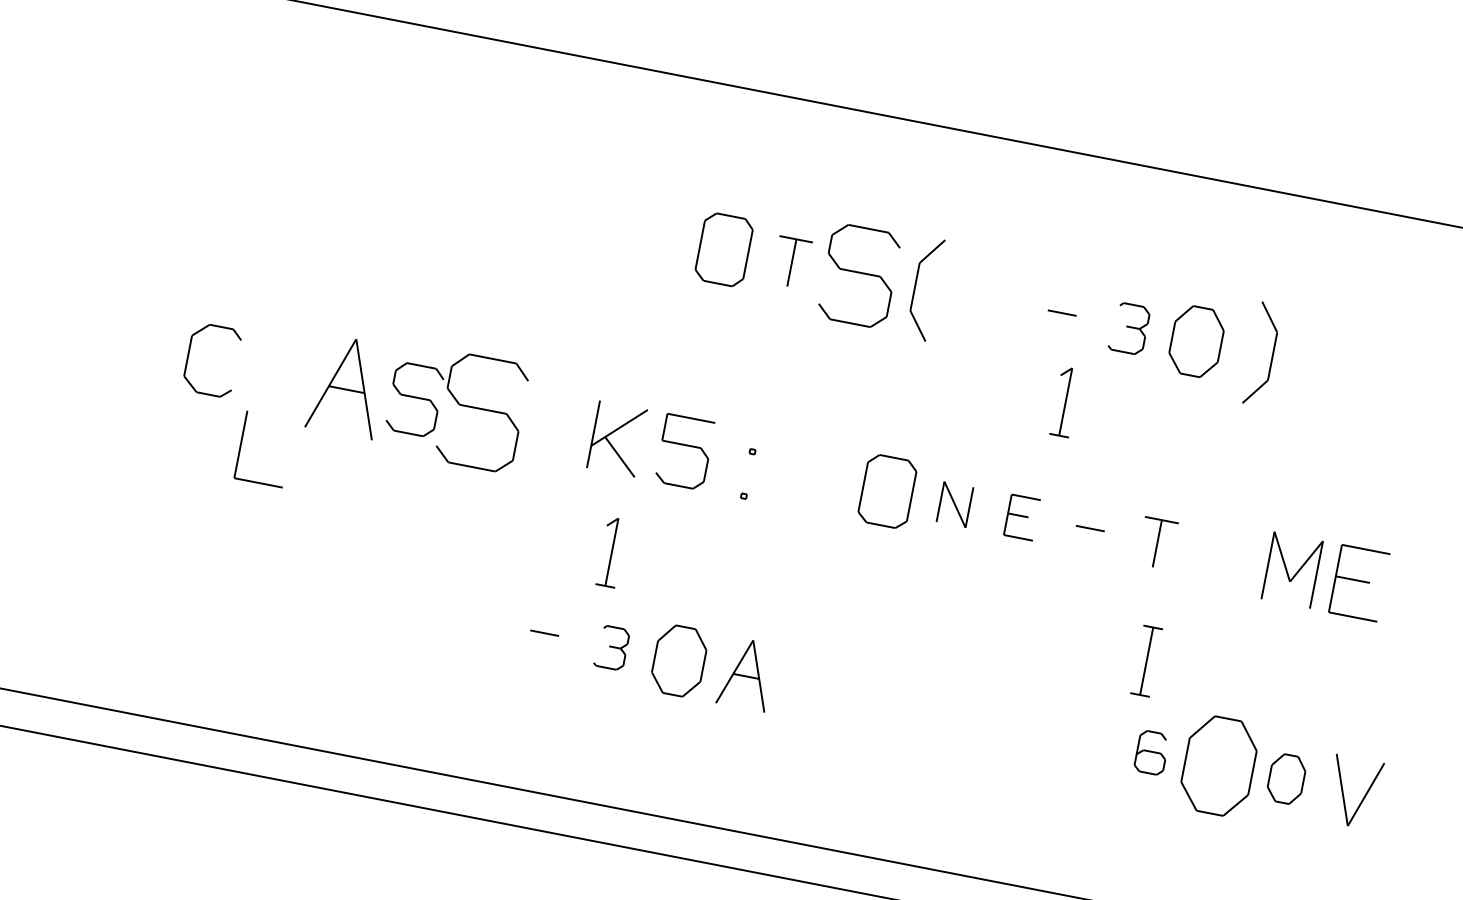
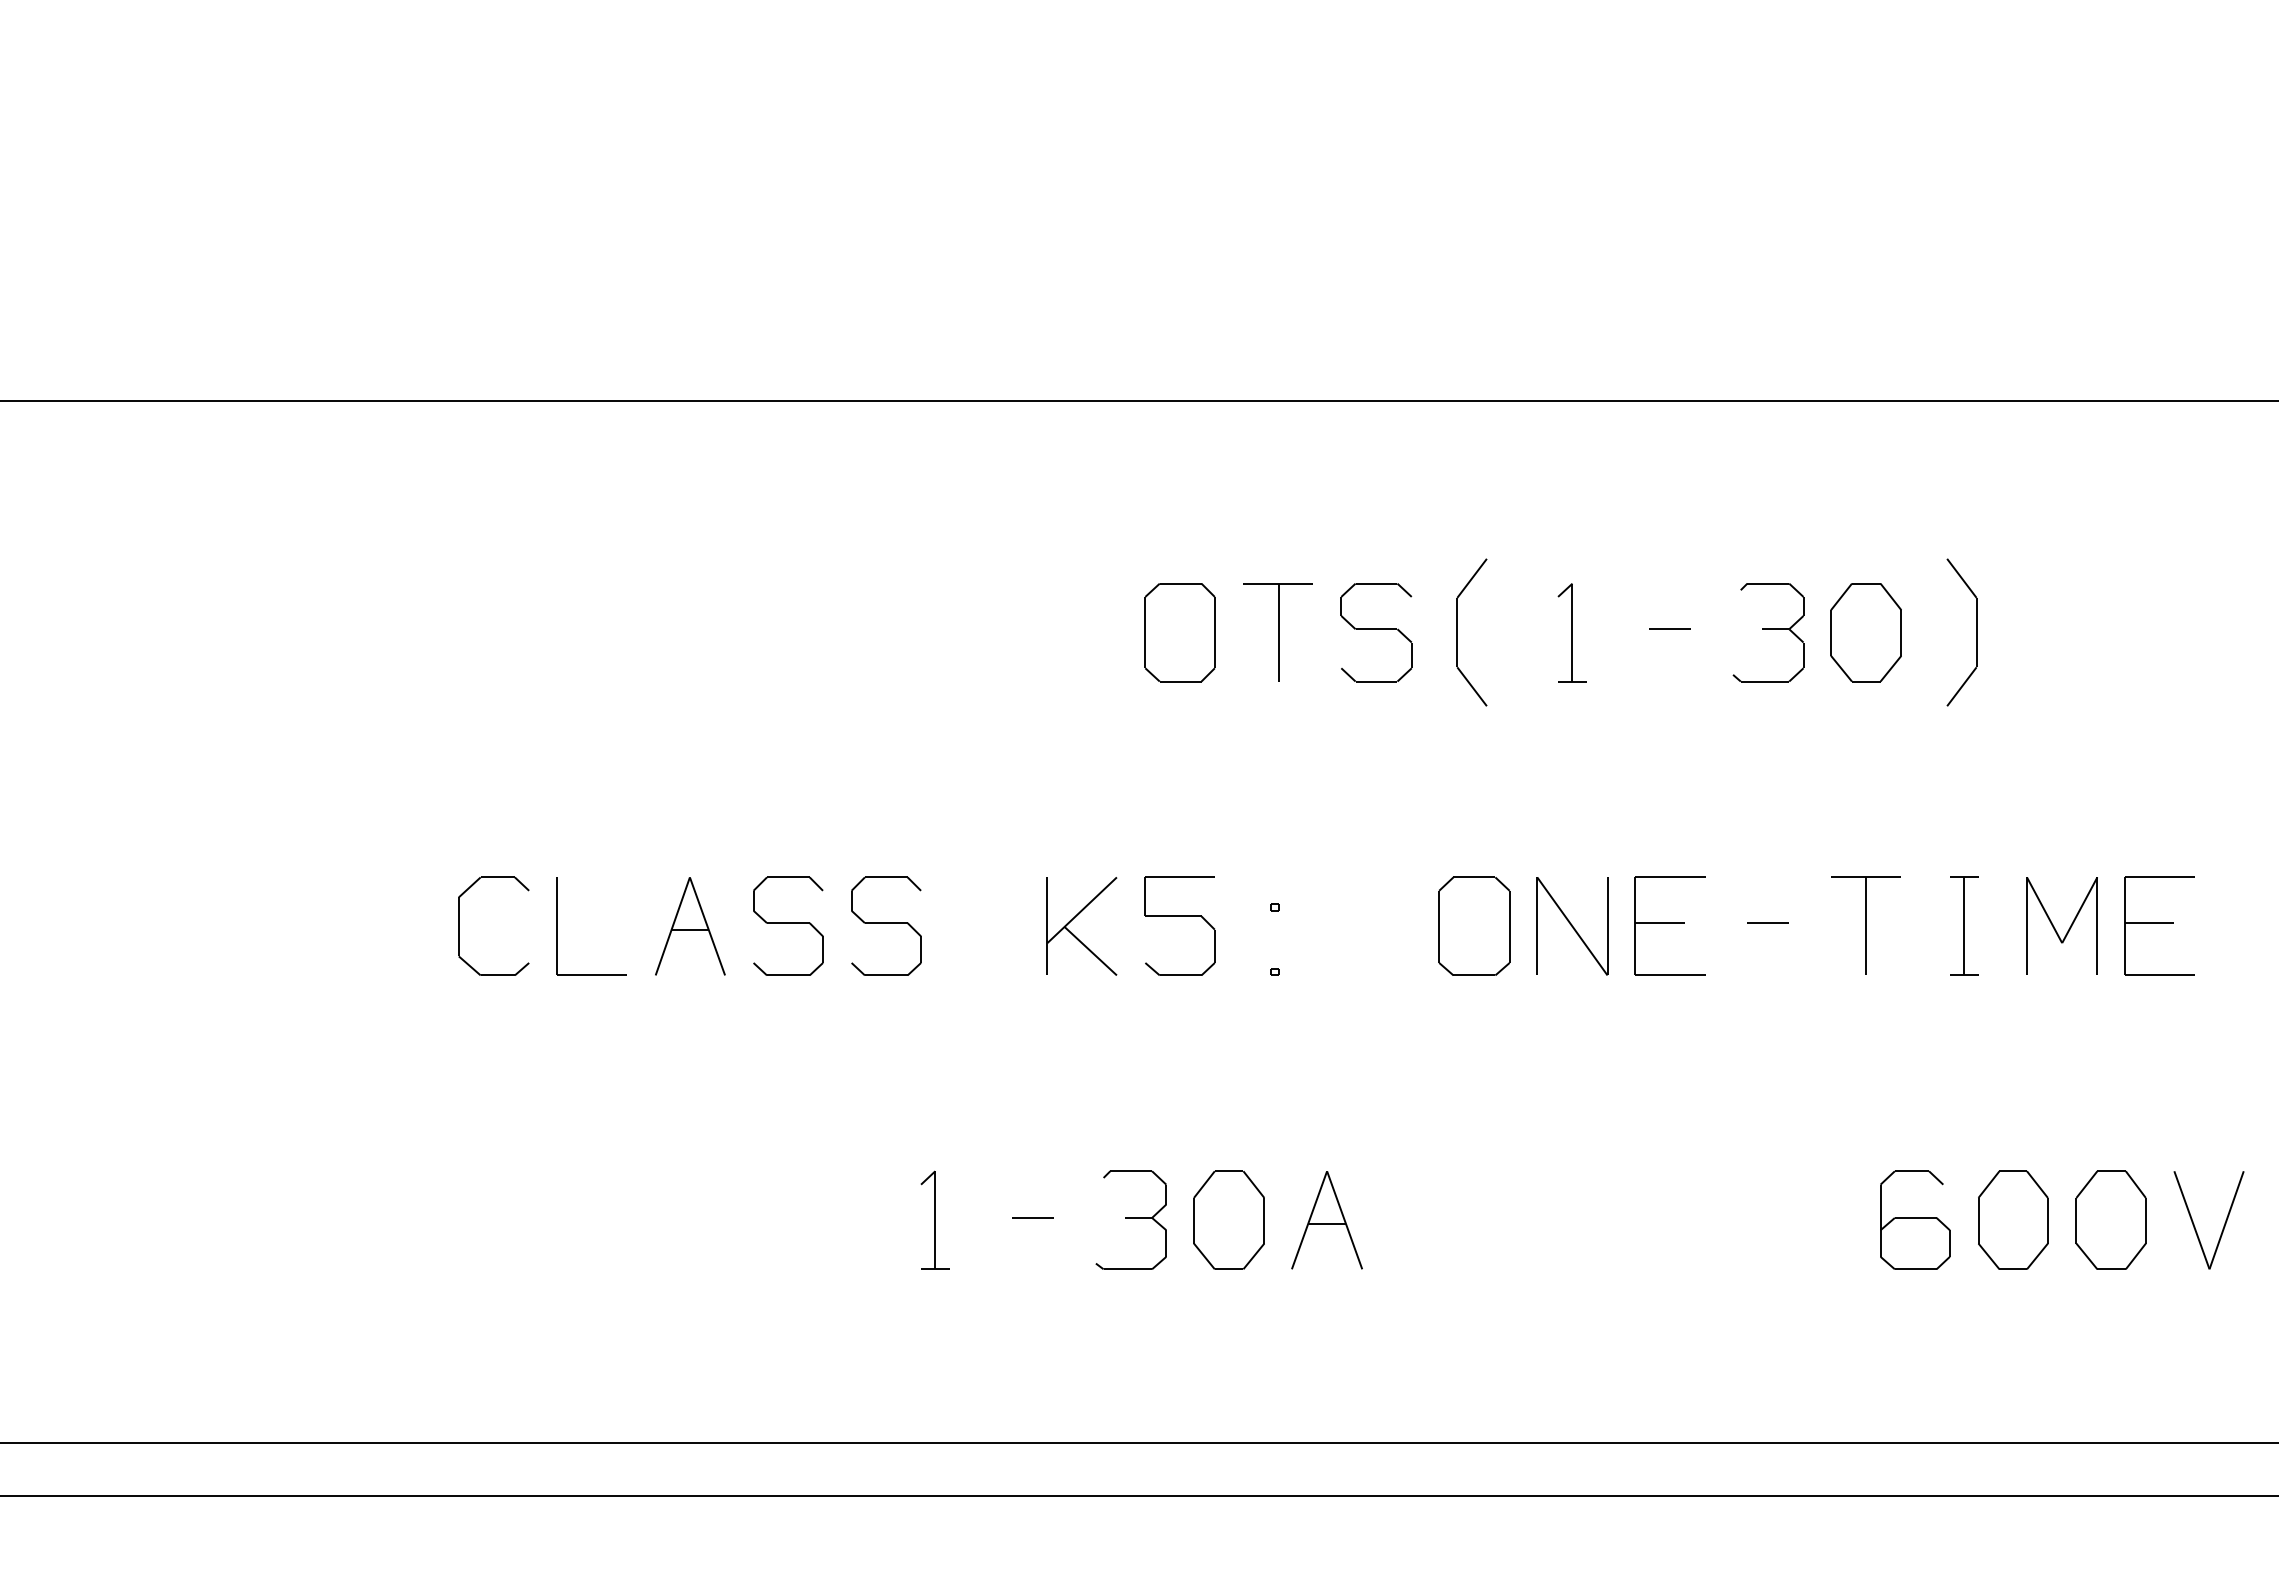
part: (791, 262) -> (1277, 632), size x1.43
part: (859, 276) -> (1376, 632), size x0.71
part: (1129, 328) -> (1768, 632), size x1.43
part: (347, 386) -> (690, 926), size x0.71
part: (1065, 401) -> (1571, 632), moved
part: (482, 412) -> (886, 925), size x0.62
part: (241, 444) -> (557, 926), moved
part: (955, 504) -> (1572, 926), size x1.67
part: (1021, 517) -> (1669, 925), size x1.67
part: (1156, 543) -> (1865, 925), size x1.43
part: (611, 551) -> (934, 1219), moved
part: (611, 647) -> (1130, 1219), size x1.67
part: (1146, 660) -> (1964, 925), moved
part: (1152, 752) -> (1915, 1219), size x1.67
part: (1219, 765) -> (2013, 1219), size x0.71
part: (1286, 778) -> (2110, 1219), size x1.43

